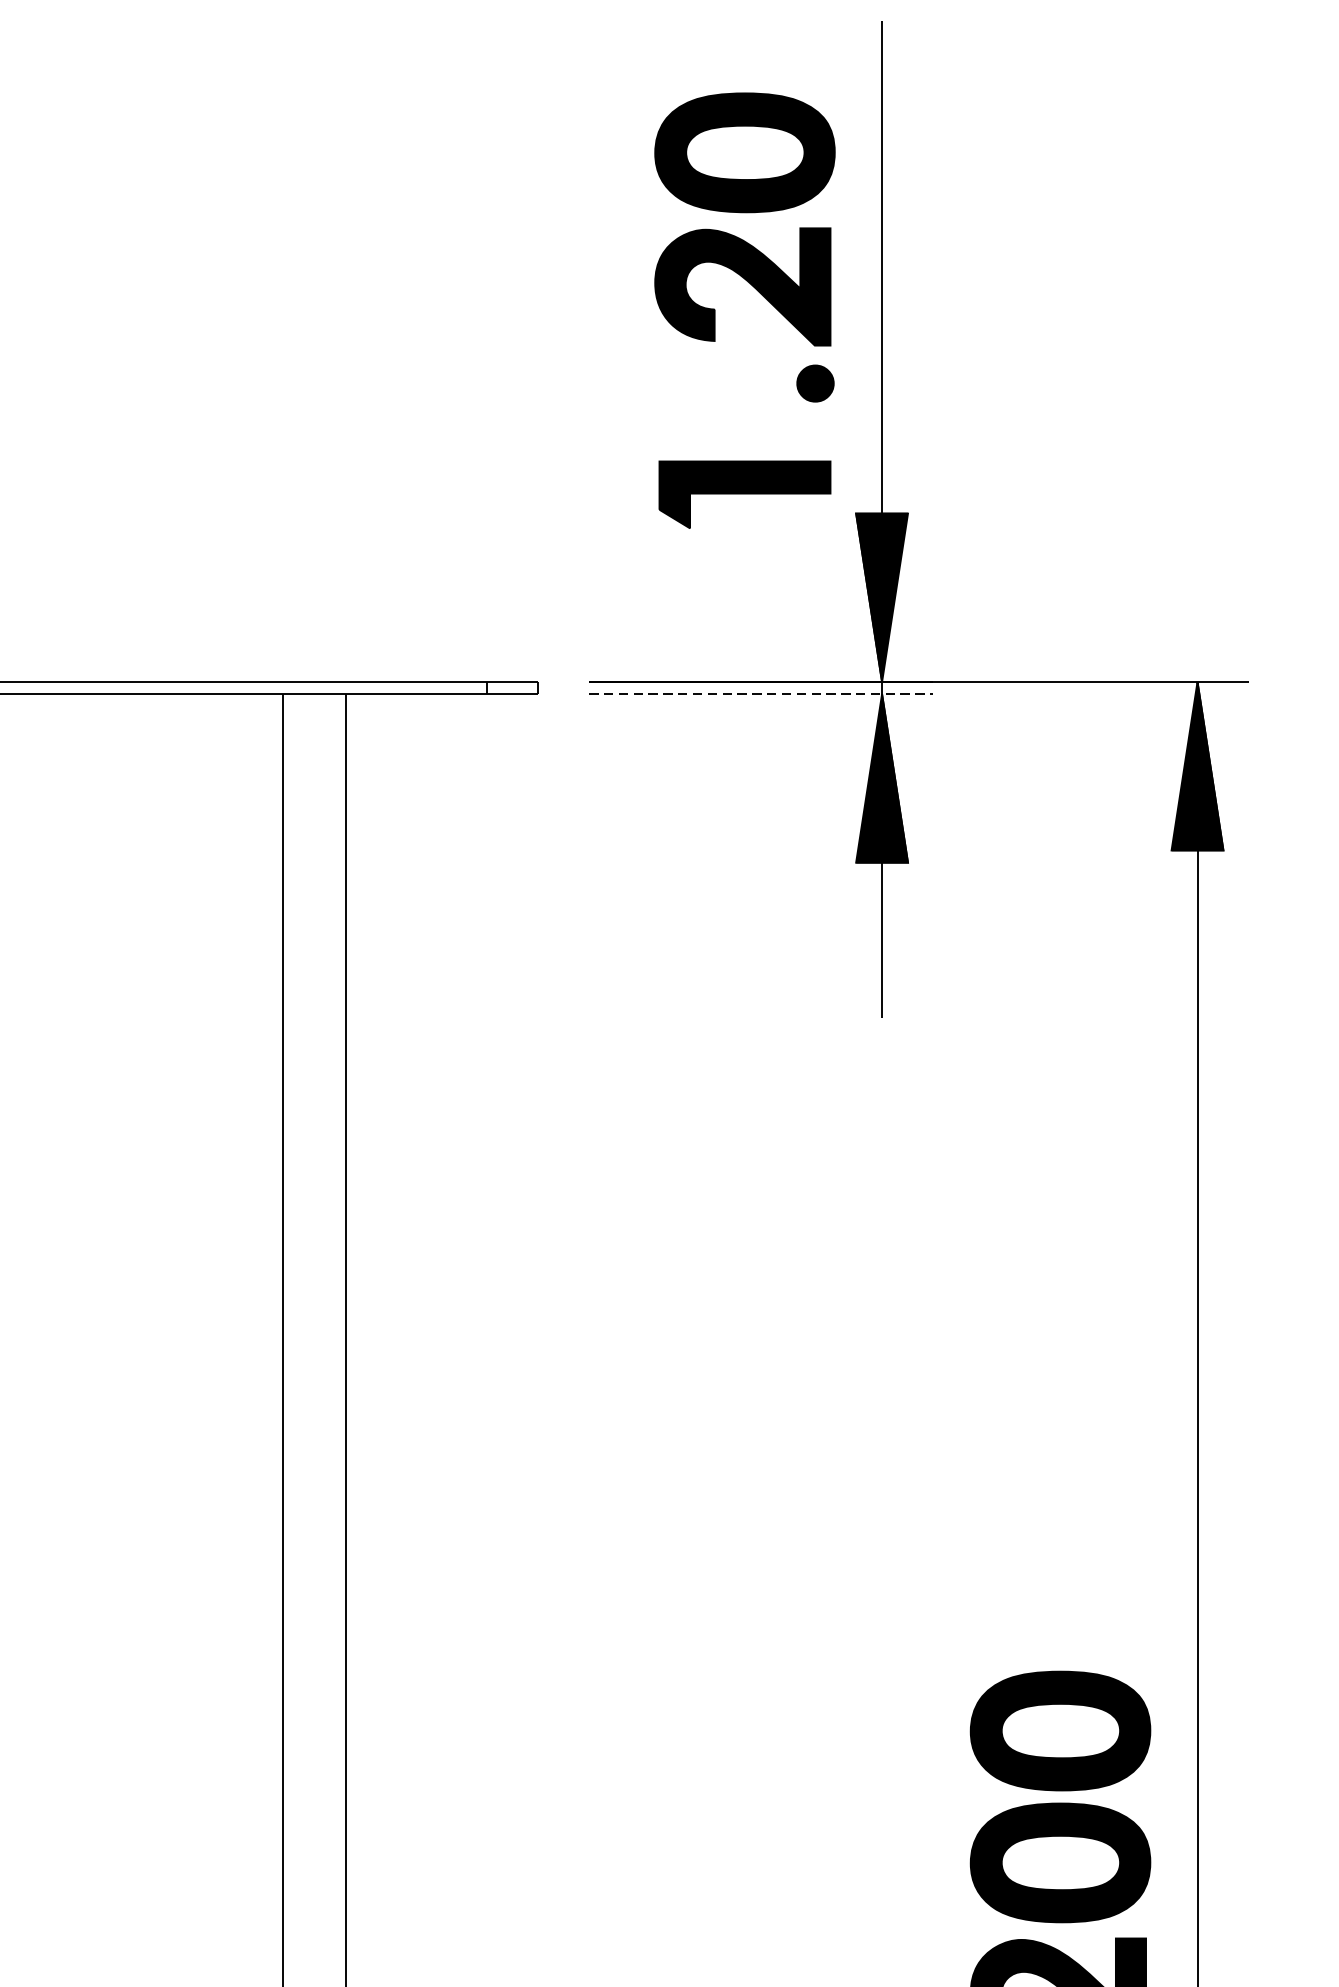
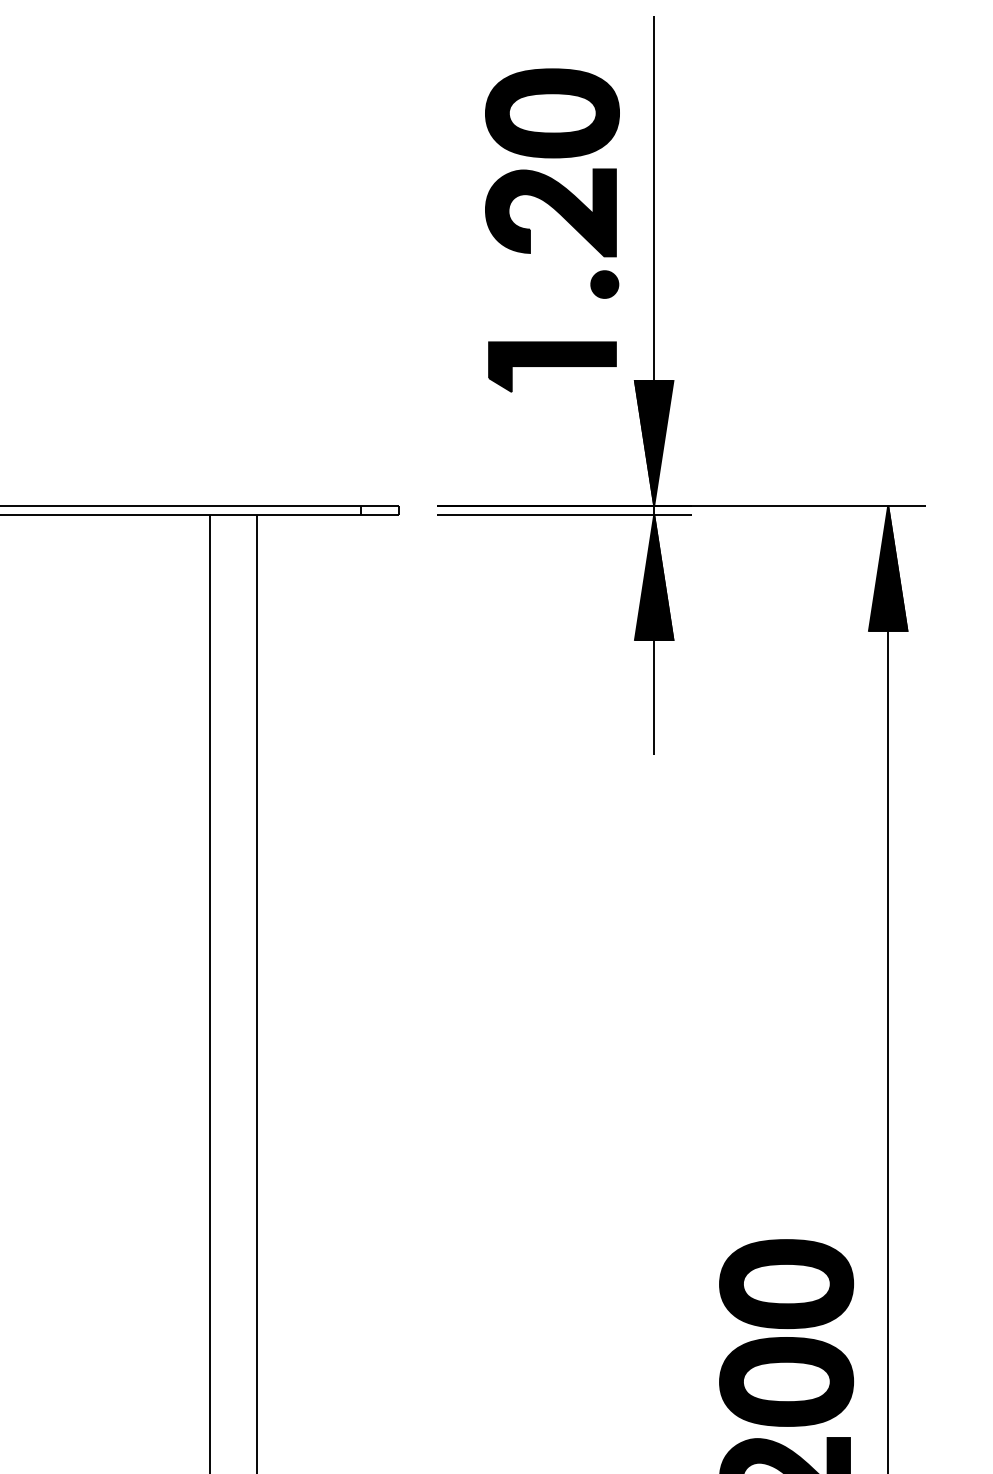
line: (761, 694) -> (564, 515), dashed -> solid

